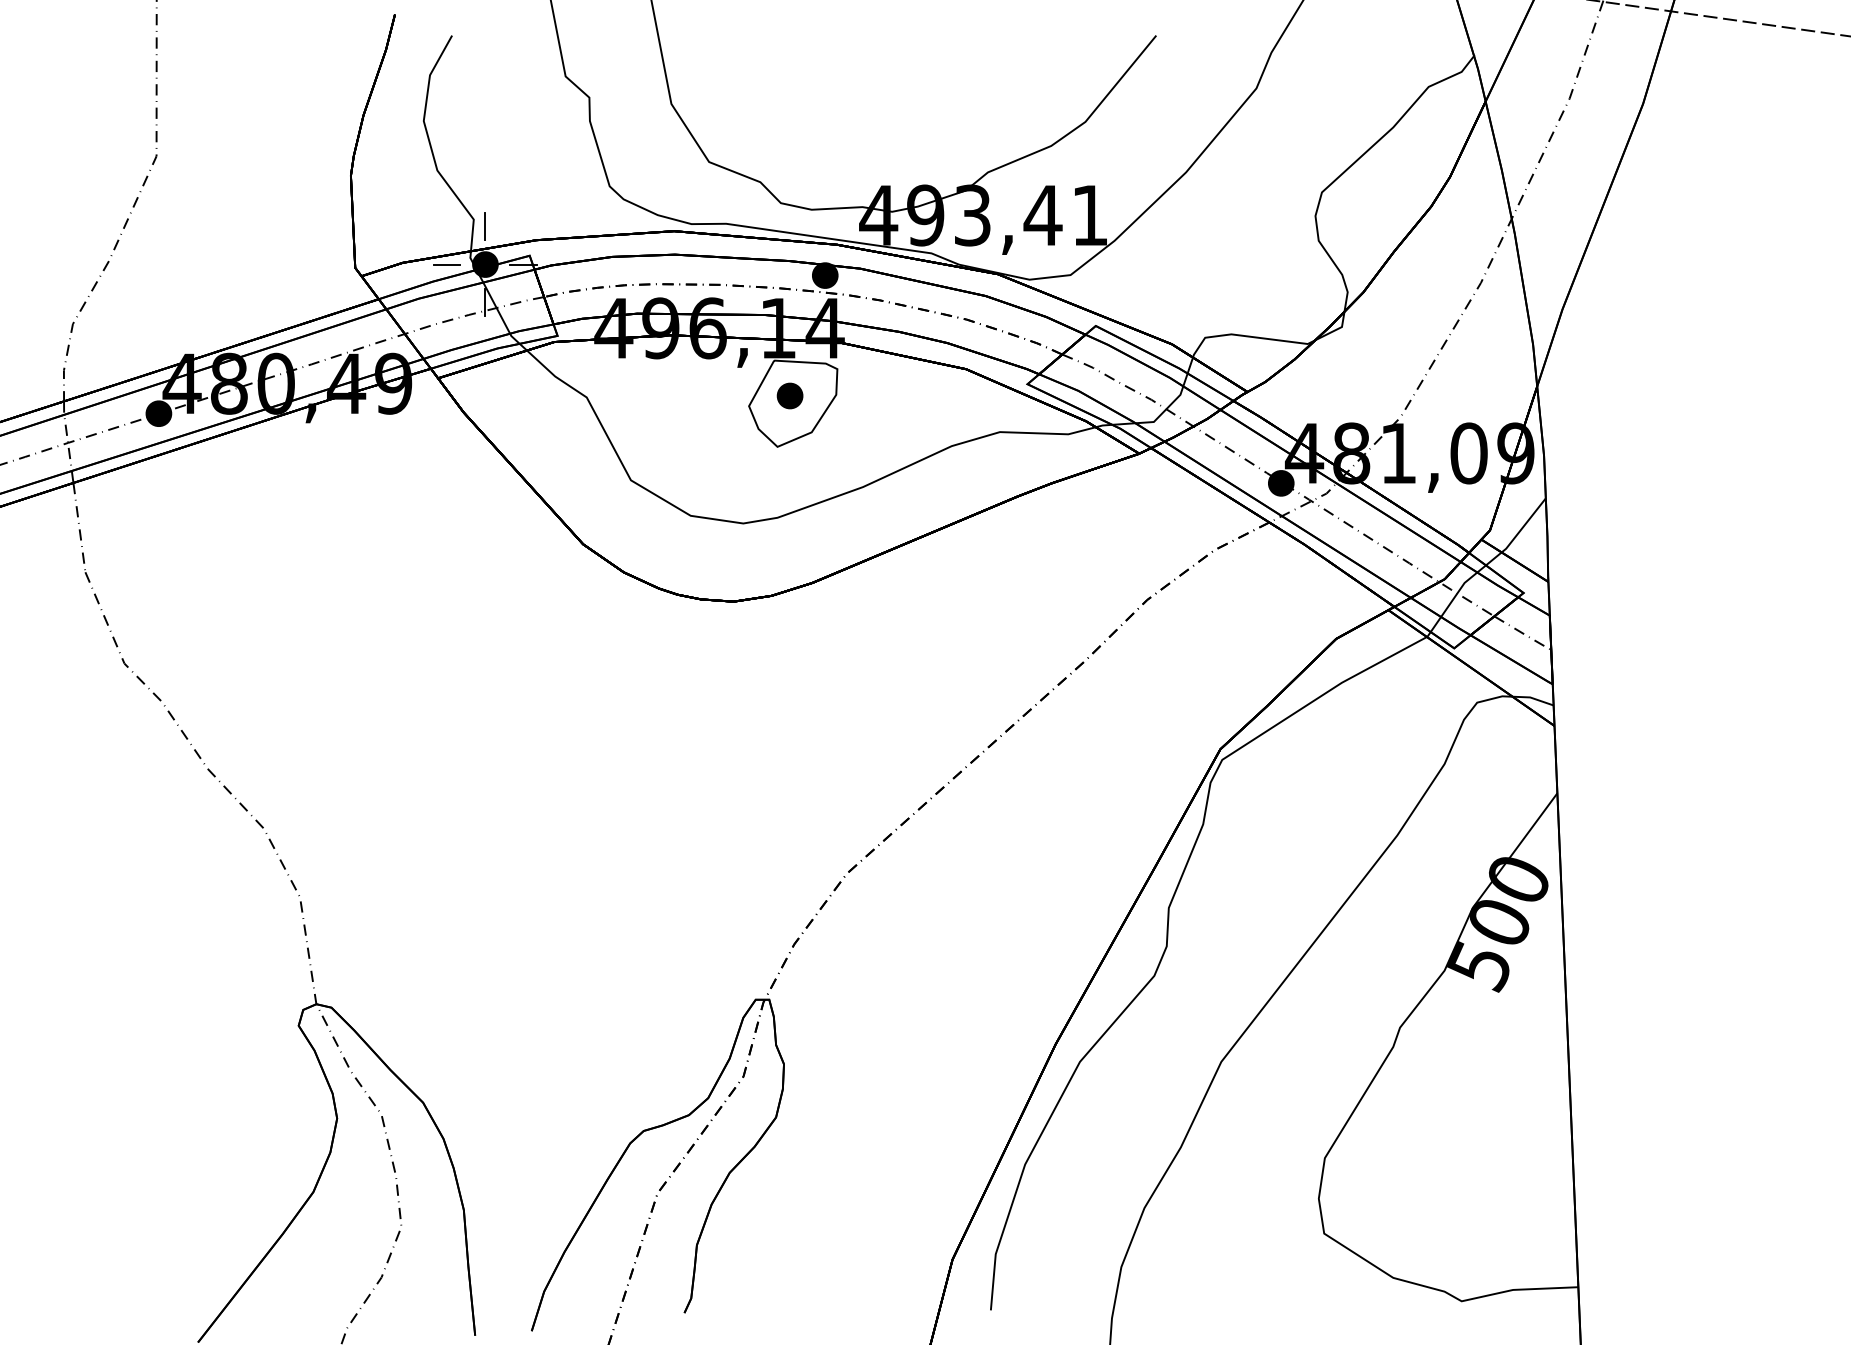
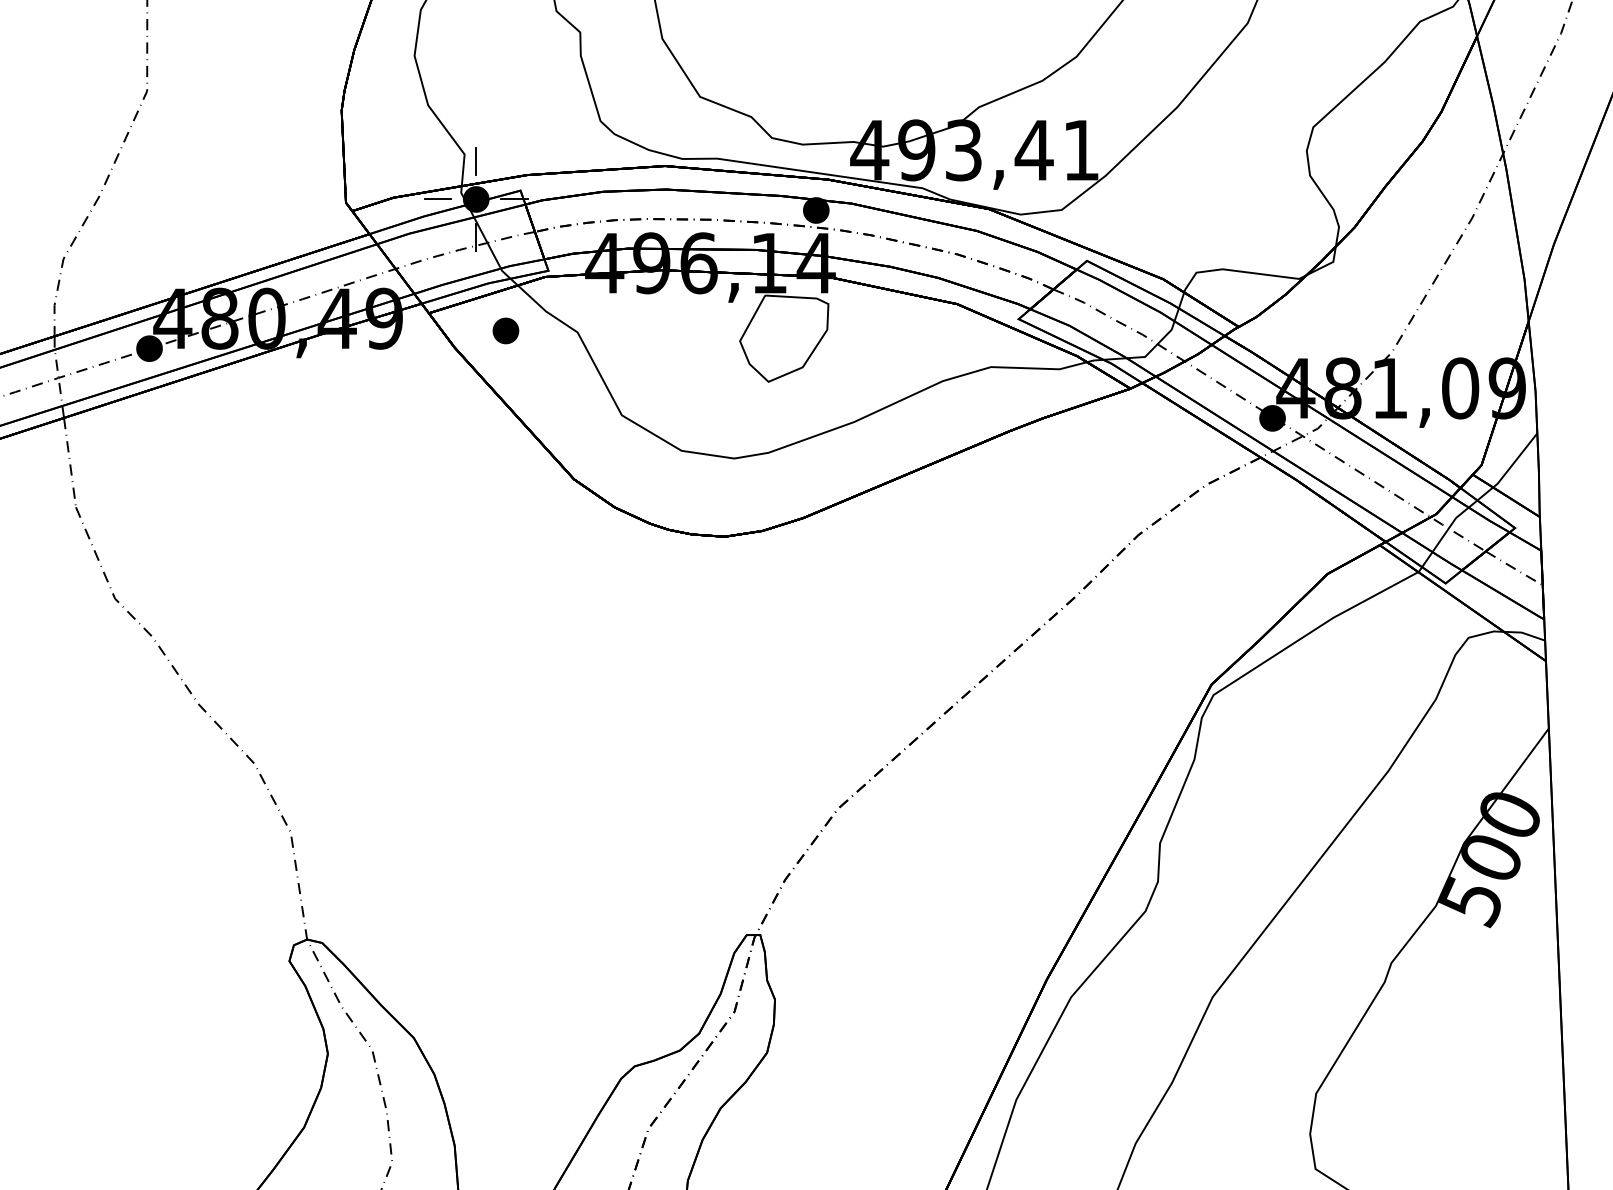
part: (789, 395) -> (505, 330), moved

